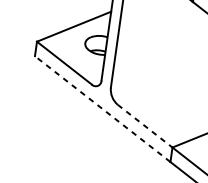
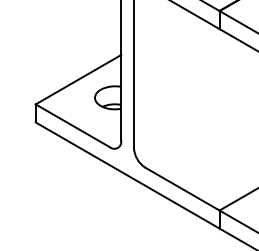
line: (102, 109) -> (127, 175), dashed -> solid
line: (145, 126) -> (182, 189), dashed -> solid

